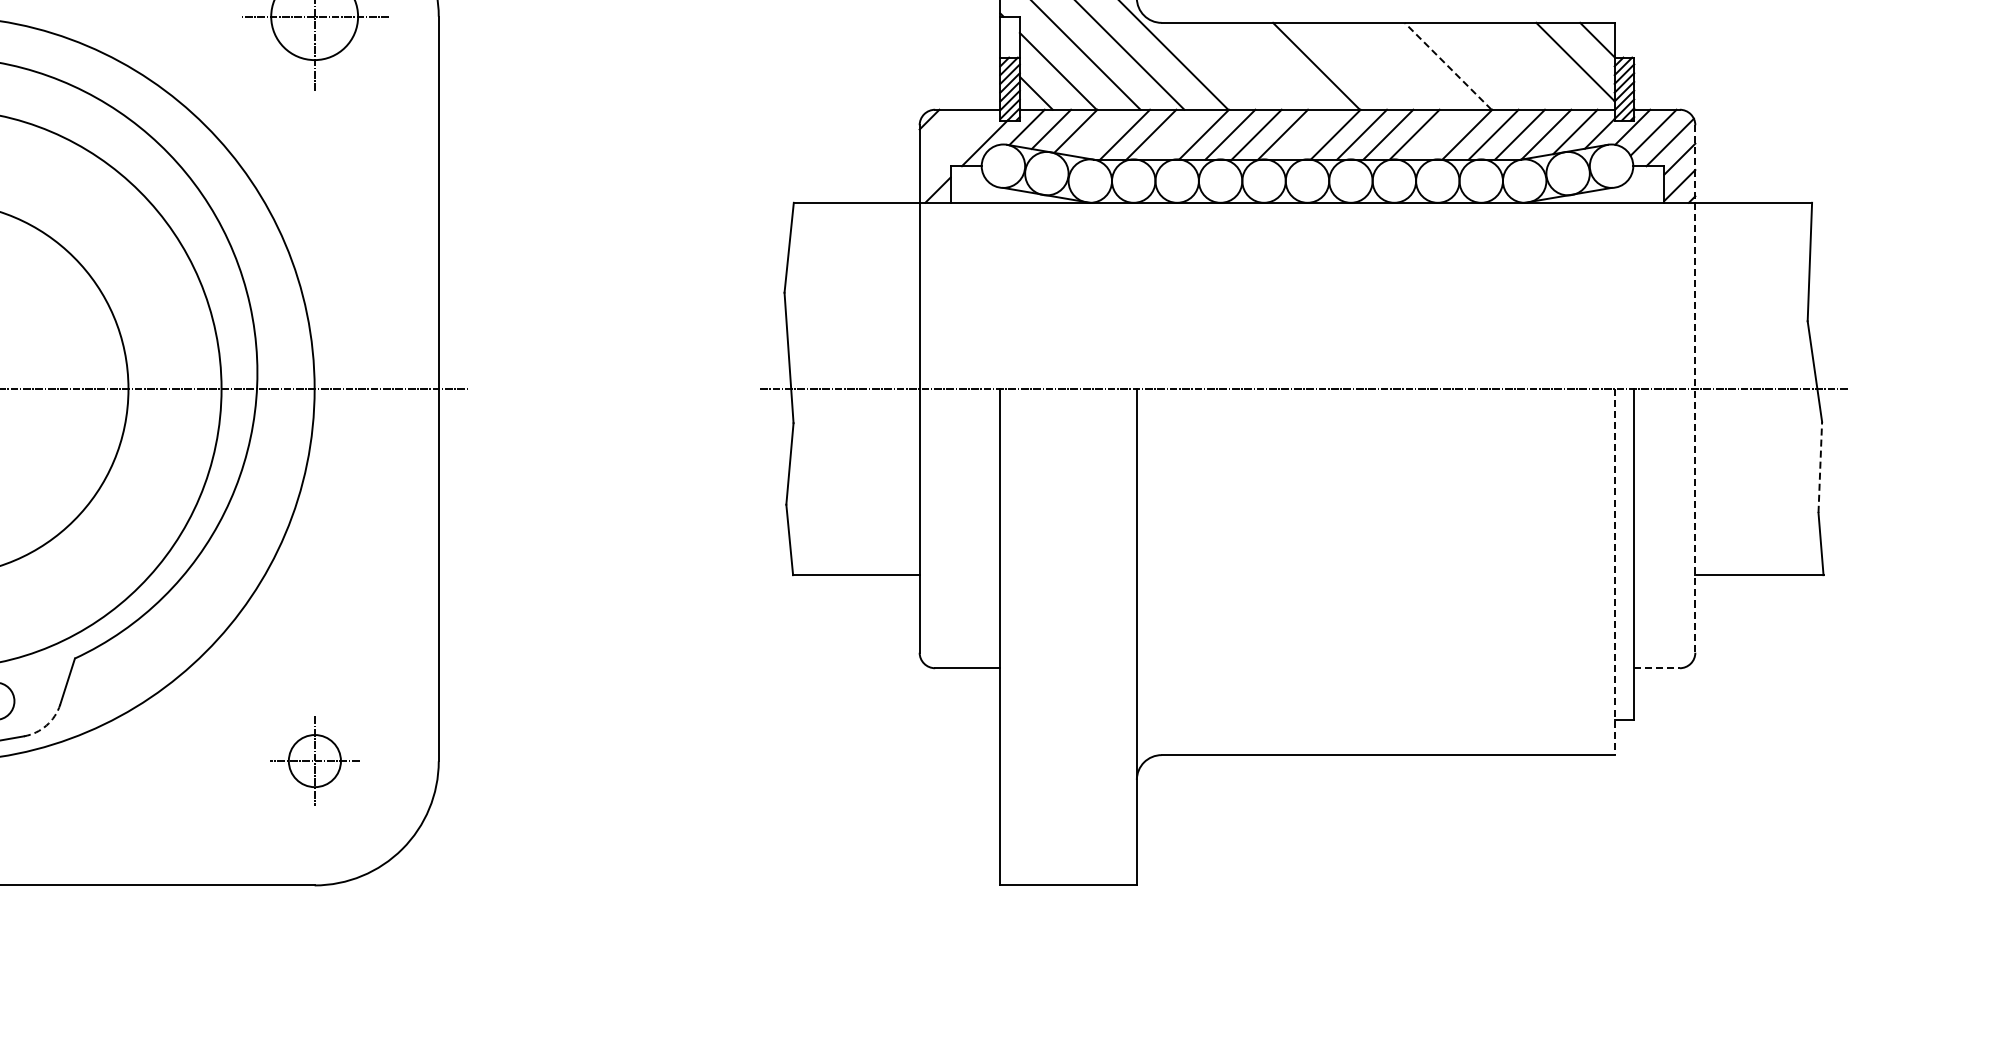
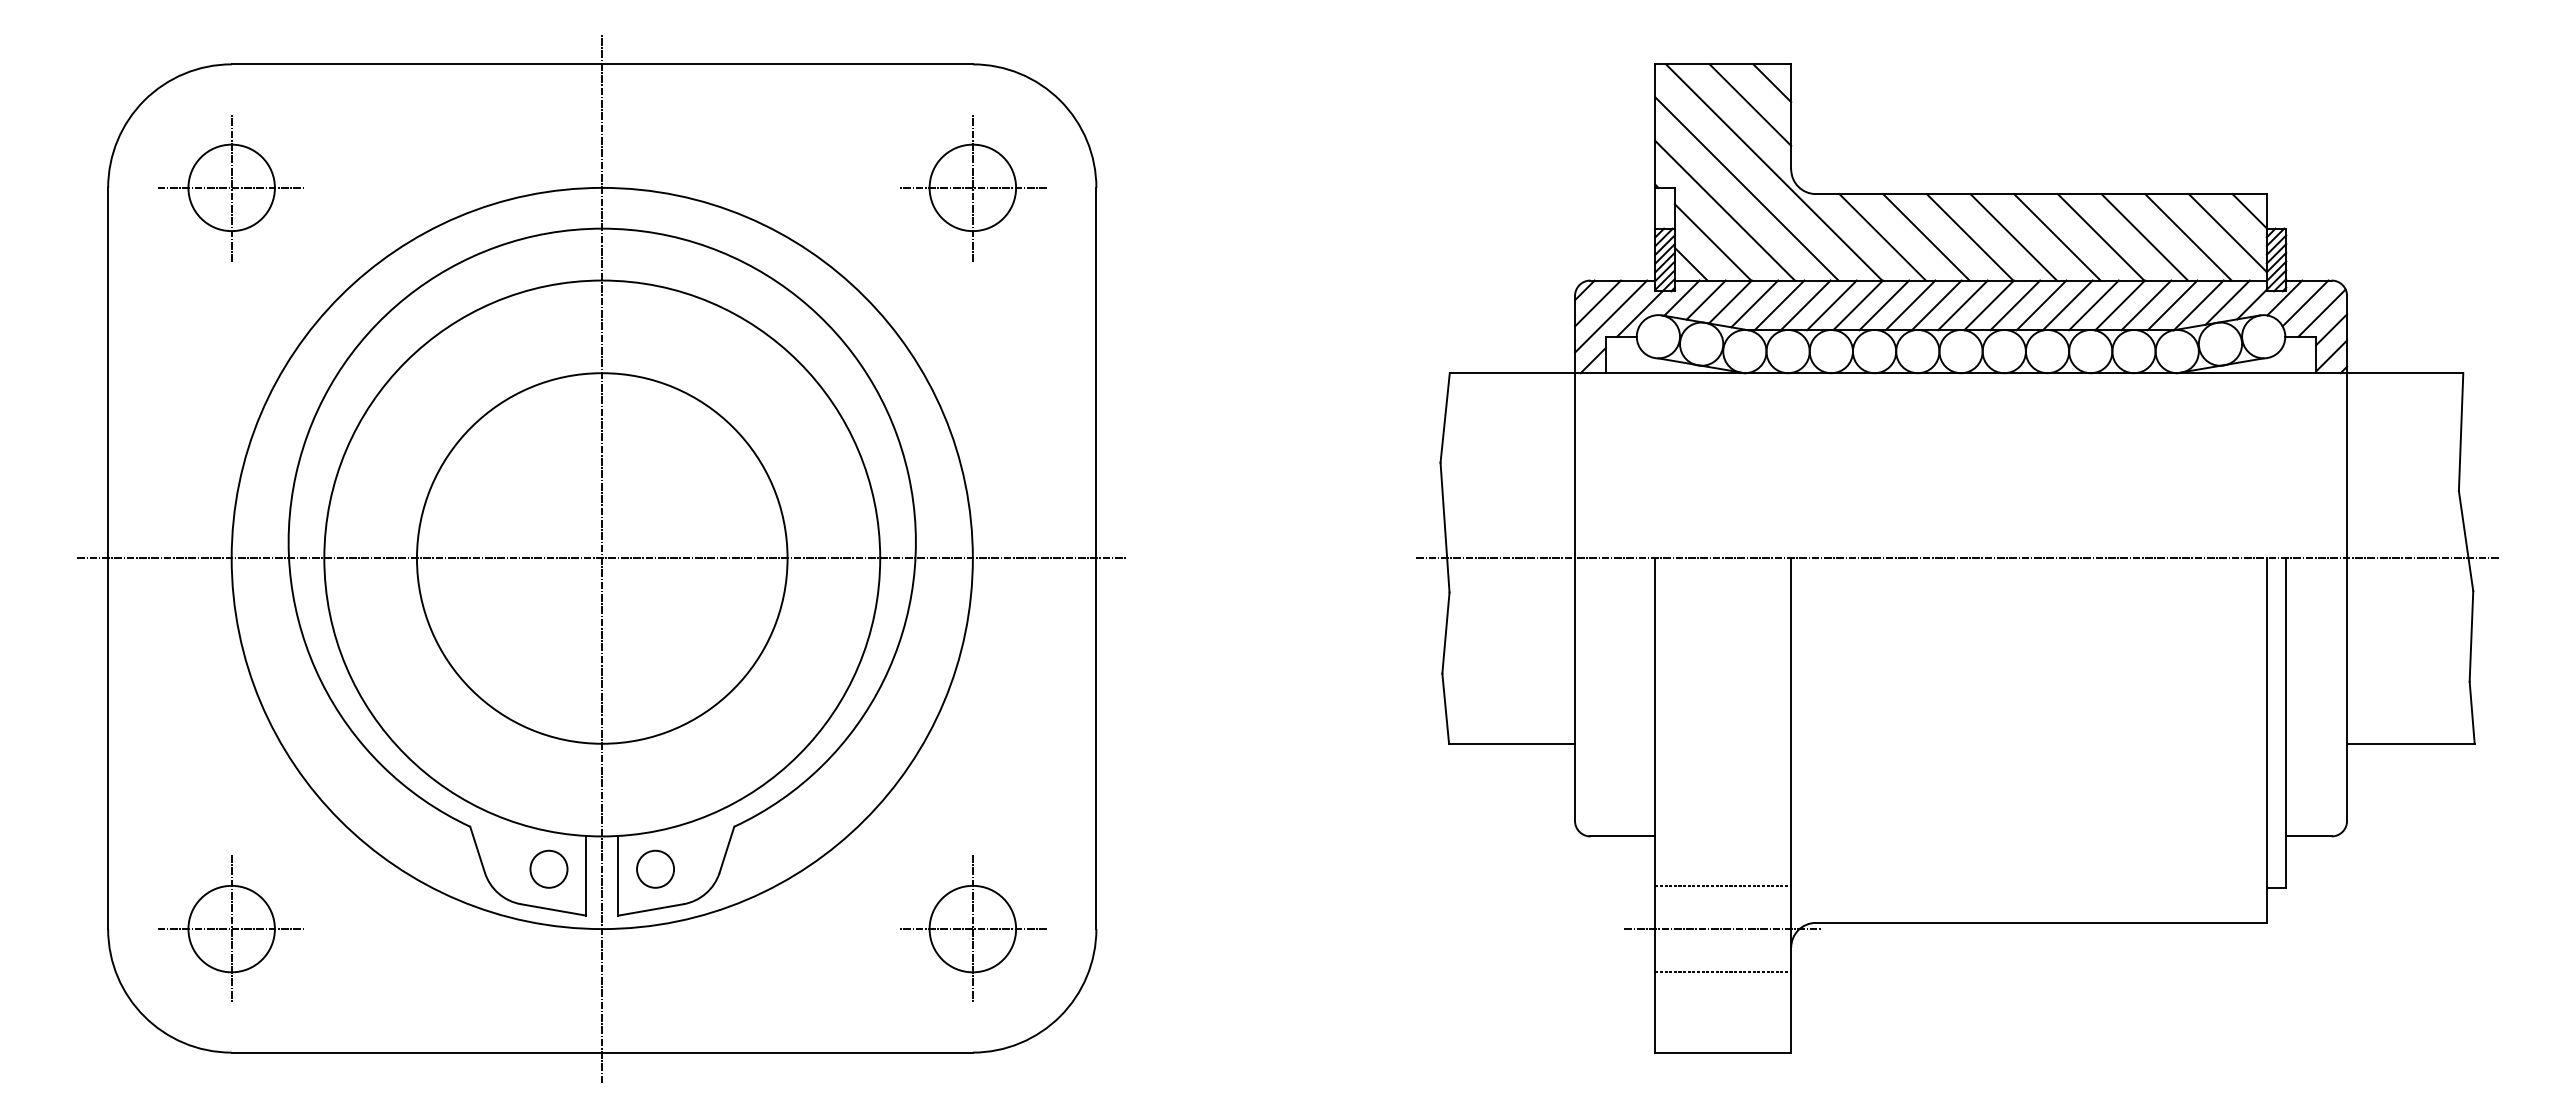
line: (1447, 65) -> (2100, 236), dashed -> solid
line: (1228, 66) -> (1882, 237), added
line: (1272, 66) -> (1926, 237), added
line: (1360, 66) -> (2013, 237), added
line: (1404, 66) -> (2057, 237), added
line: (1491, 66) -> (2144, 237), added
line: (1536, 66) -> (2188, 237), added
line: (942, 132) -> (1597, 303), added
line: (1099, 132) -> (1754, 303), added
line: (1177, 134) -> (1831, 305), added
line: (1308, 134) -> (1962, 305), added
line: (1440, 134) -> (2093, 305), added
line: (956, 145) -> (1611, 316), added
line: (1695, 389) -> (2347, 558), dashed -> solid
line: (1820, 466) -> (2471, 635), dashed -> solid
line: (1614, 572) -> (2266, 741), dashed -> solid
line: (1656, 668) -> (2308, 836), dashed -> solid
line: (1068, 717) -> (1723, 885), added
arc: (46, 725) -> (705, 893), dashed -> solid
part: (315, 760) -> (973, 928), size x1.67
line: (1068, 761) -> (1723, 929), added
line: (1068, 804) -> (1723, 972), added

